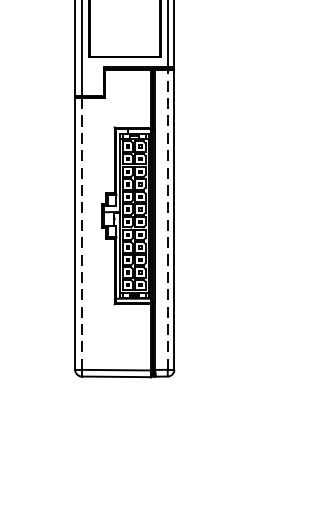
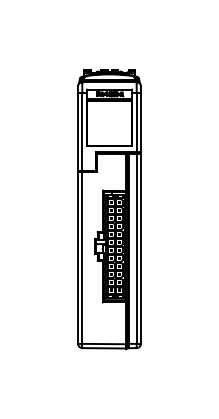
line: (167, 219) -> (136, 248), dashed -> solid
line: (82, 233) -> (82, 257), dashed -> solid

